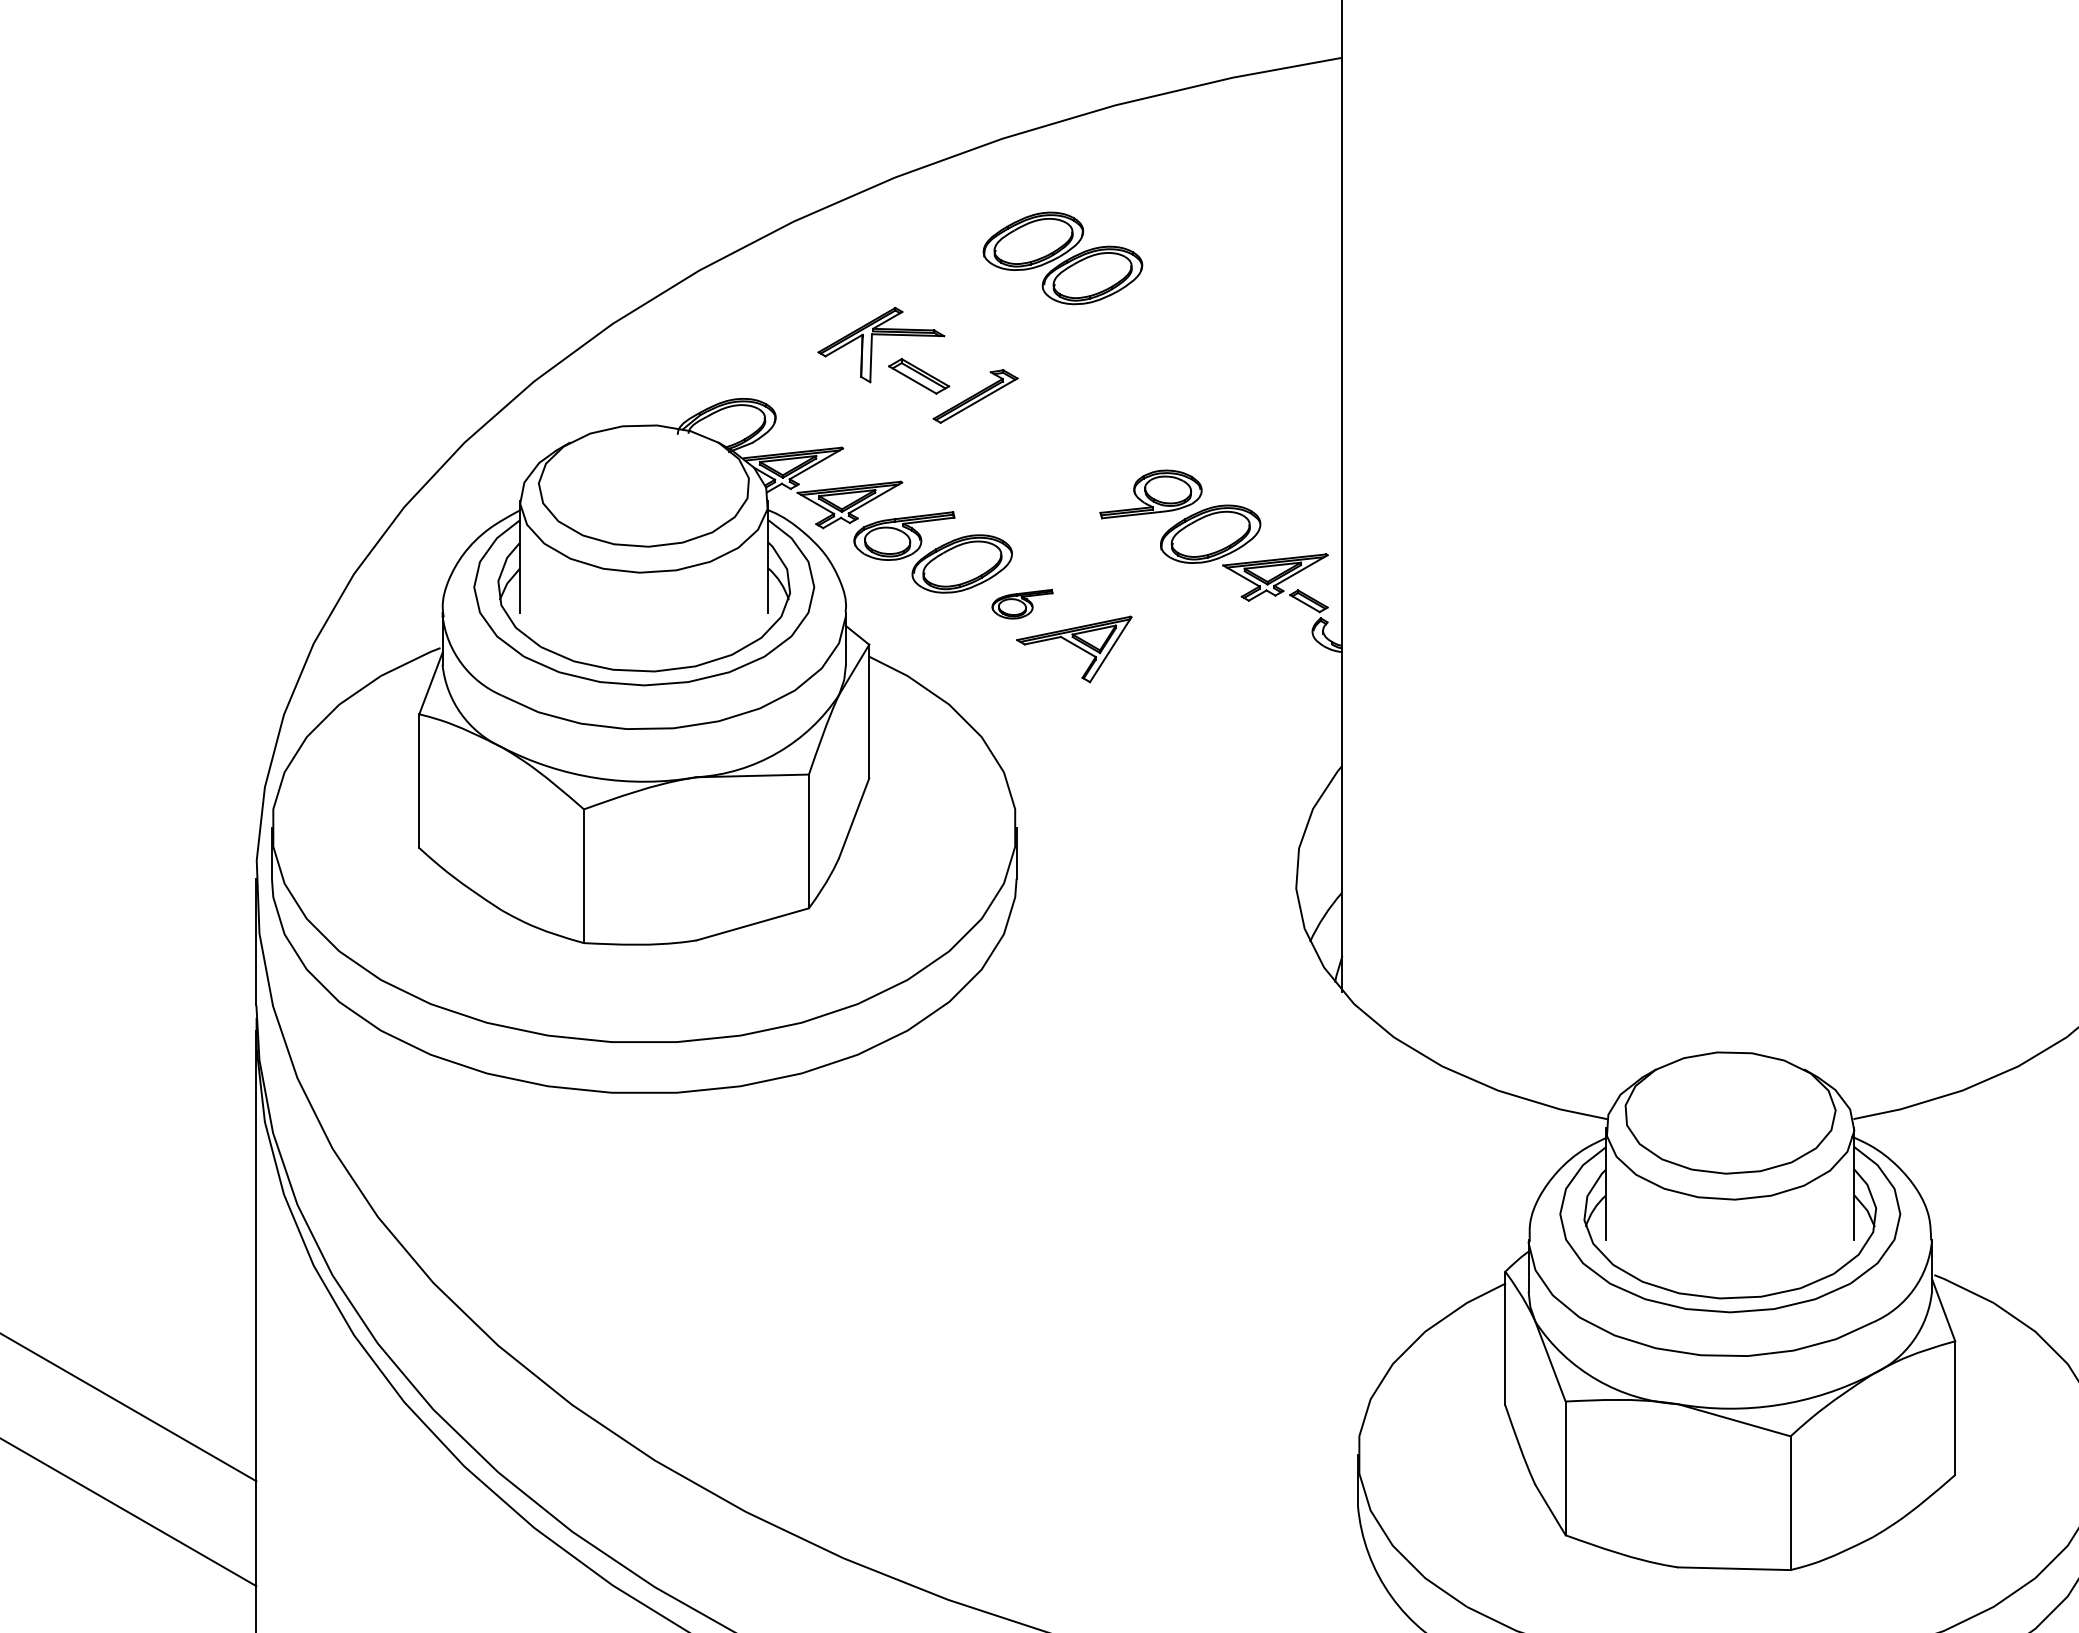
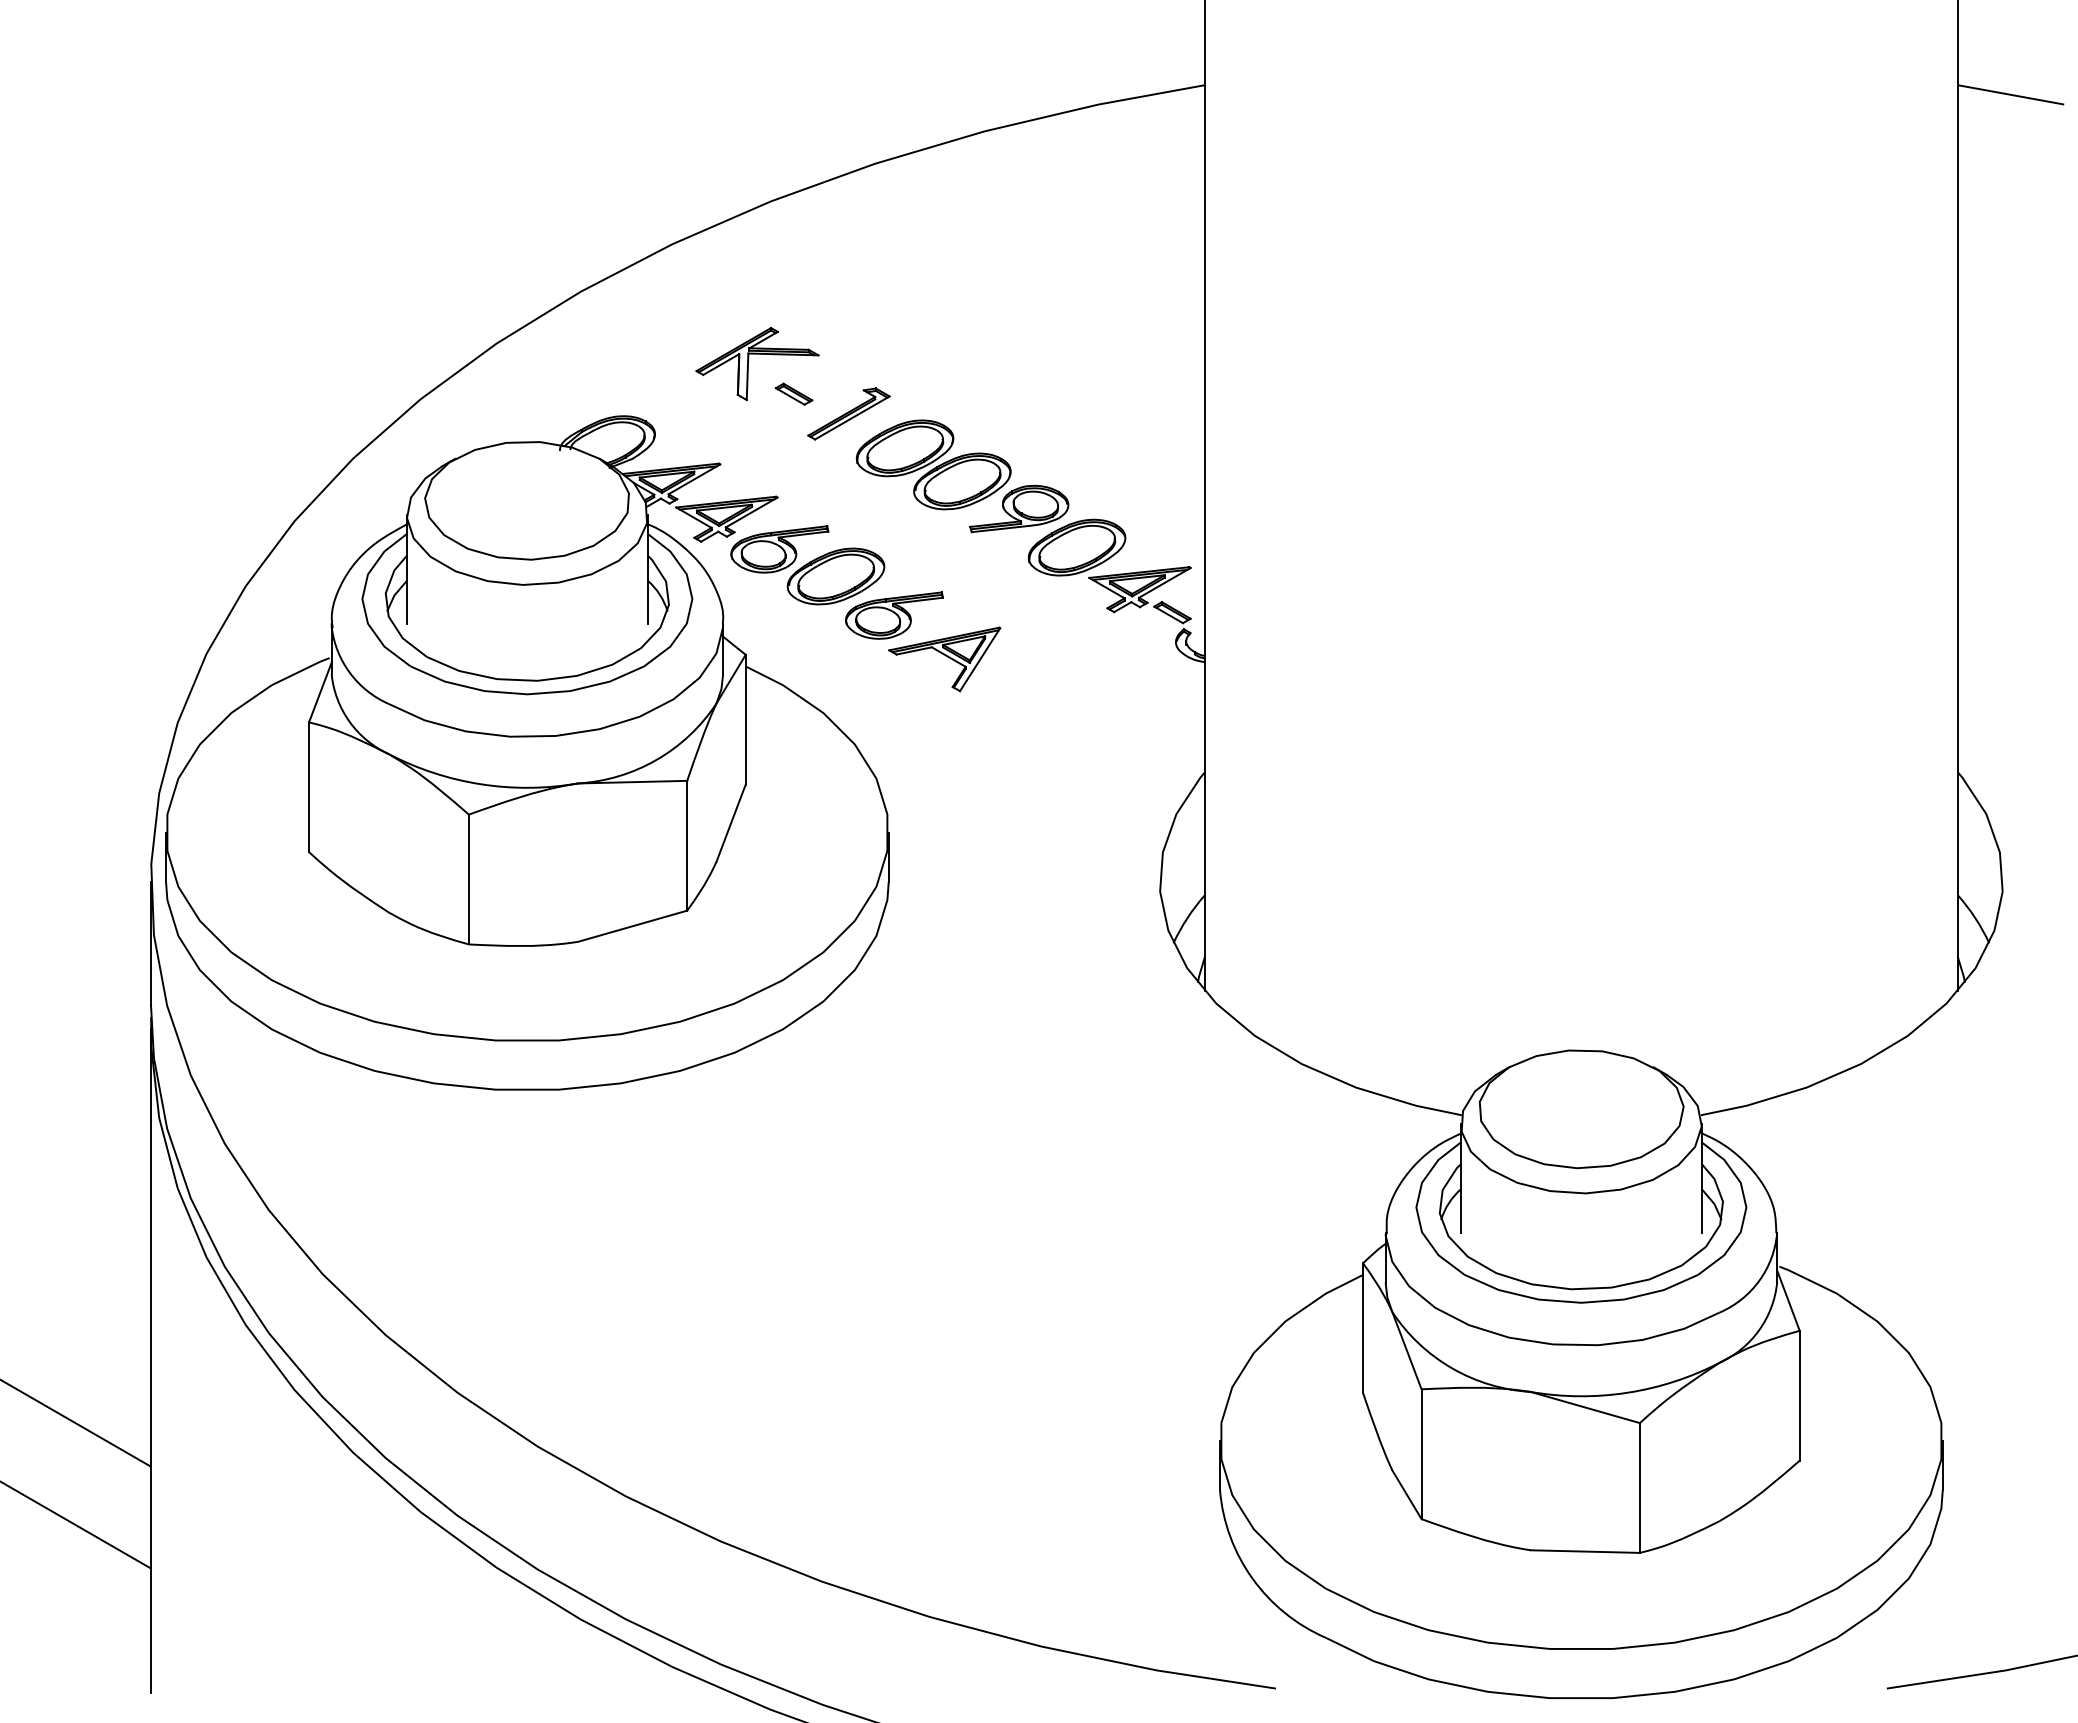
part: (1062, 257) -> (933, 464), moved
part: (918, 375) -> (793, 393), size x0.62
part: (1022, 604) -> (894, 615), size x1.67

